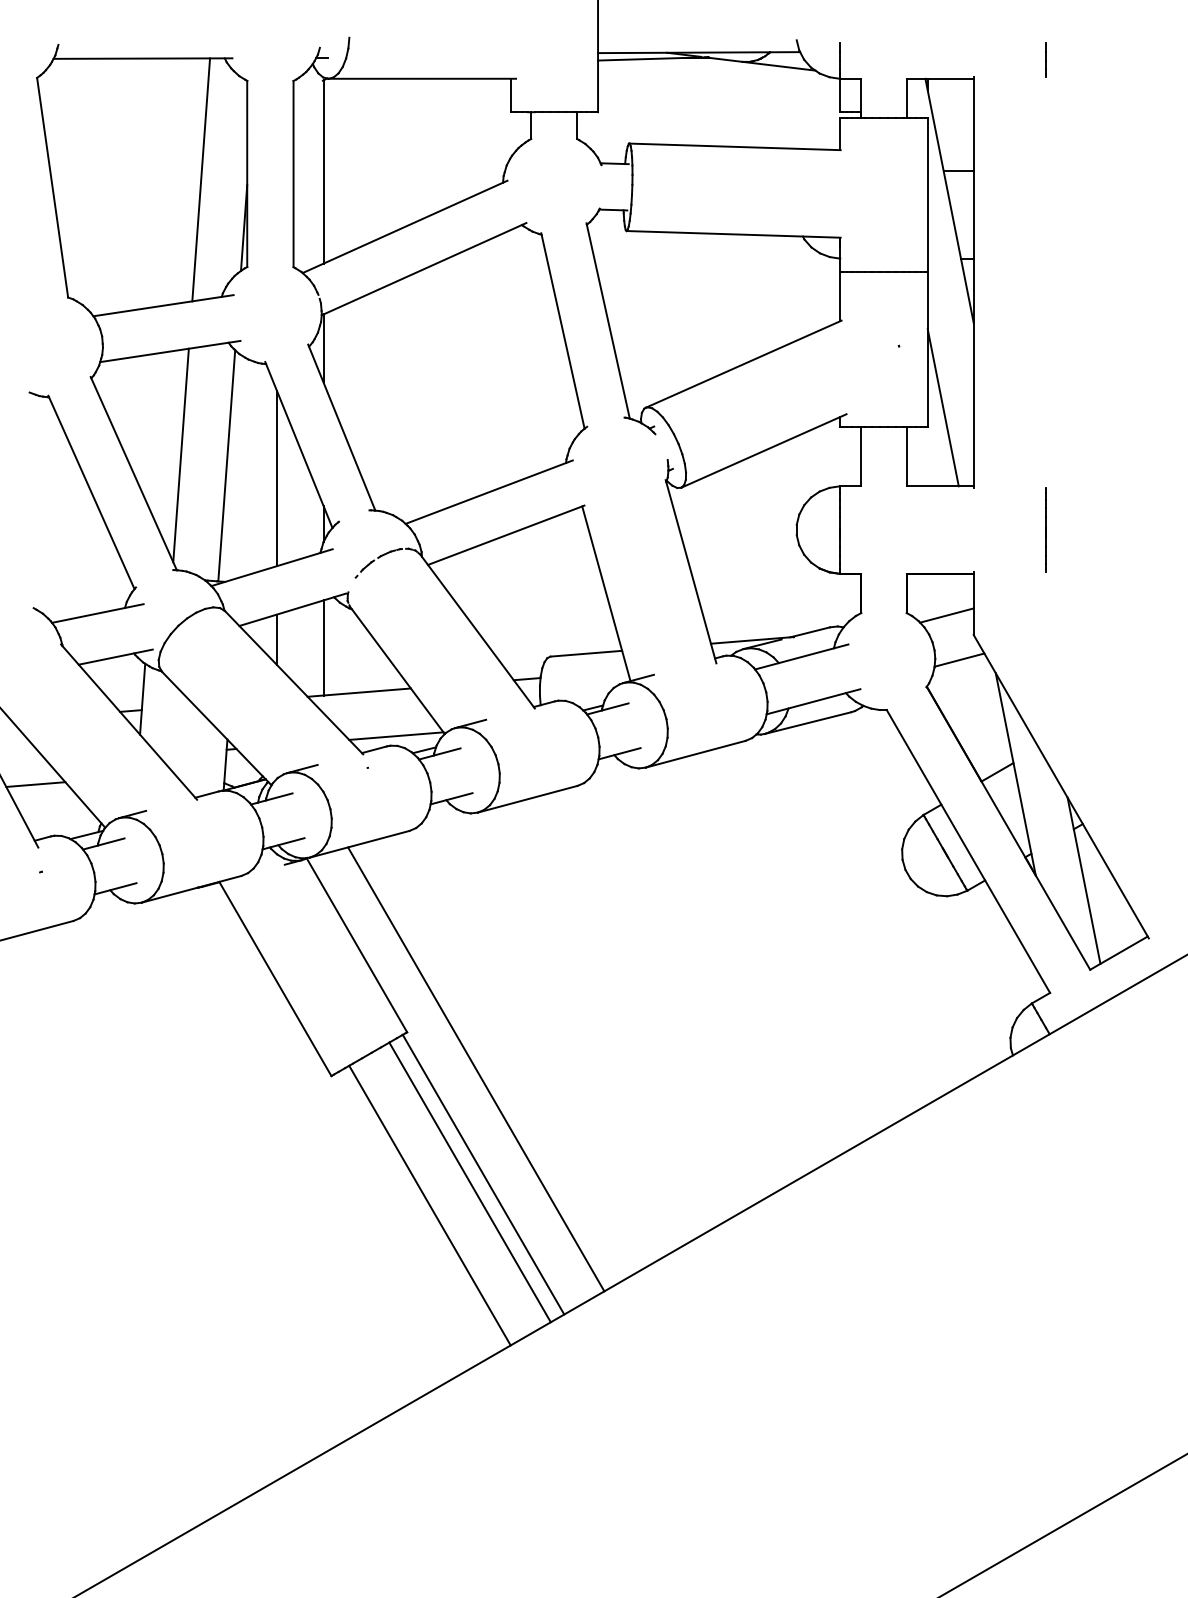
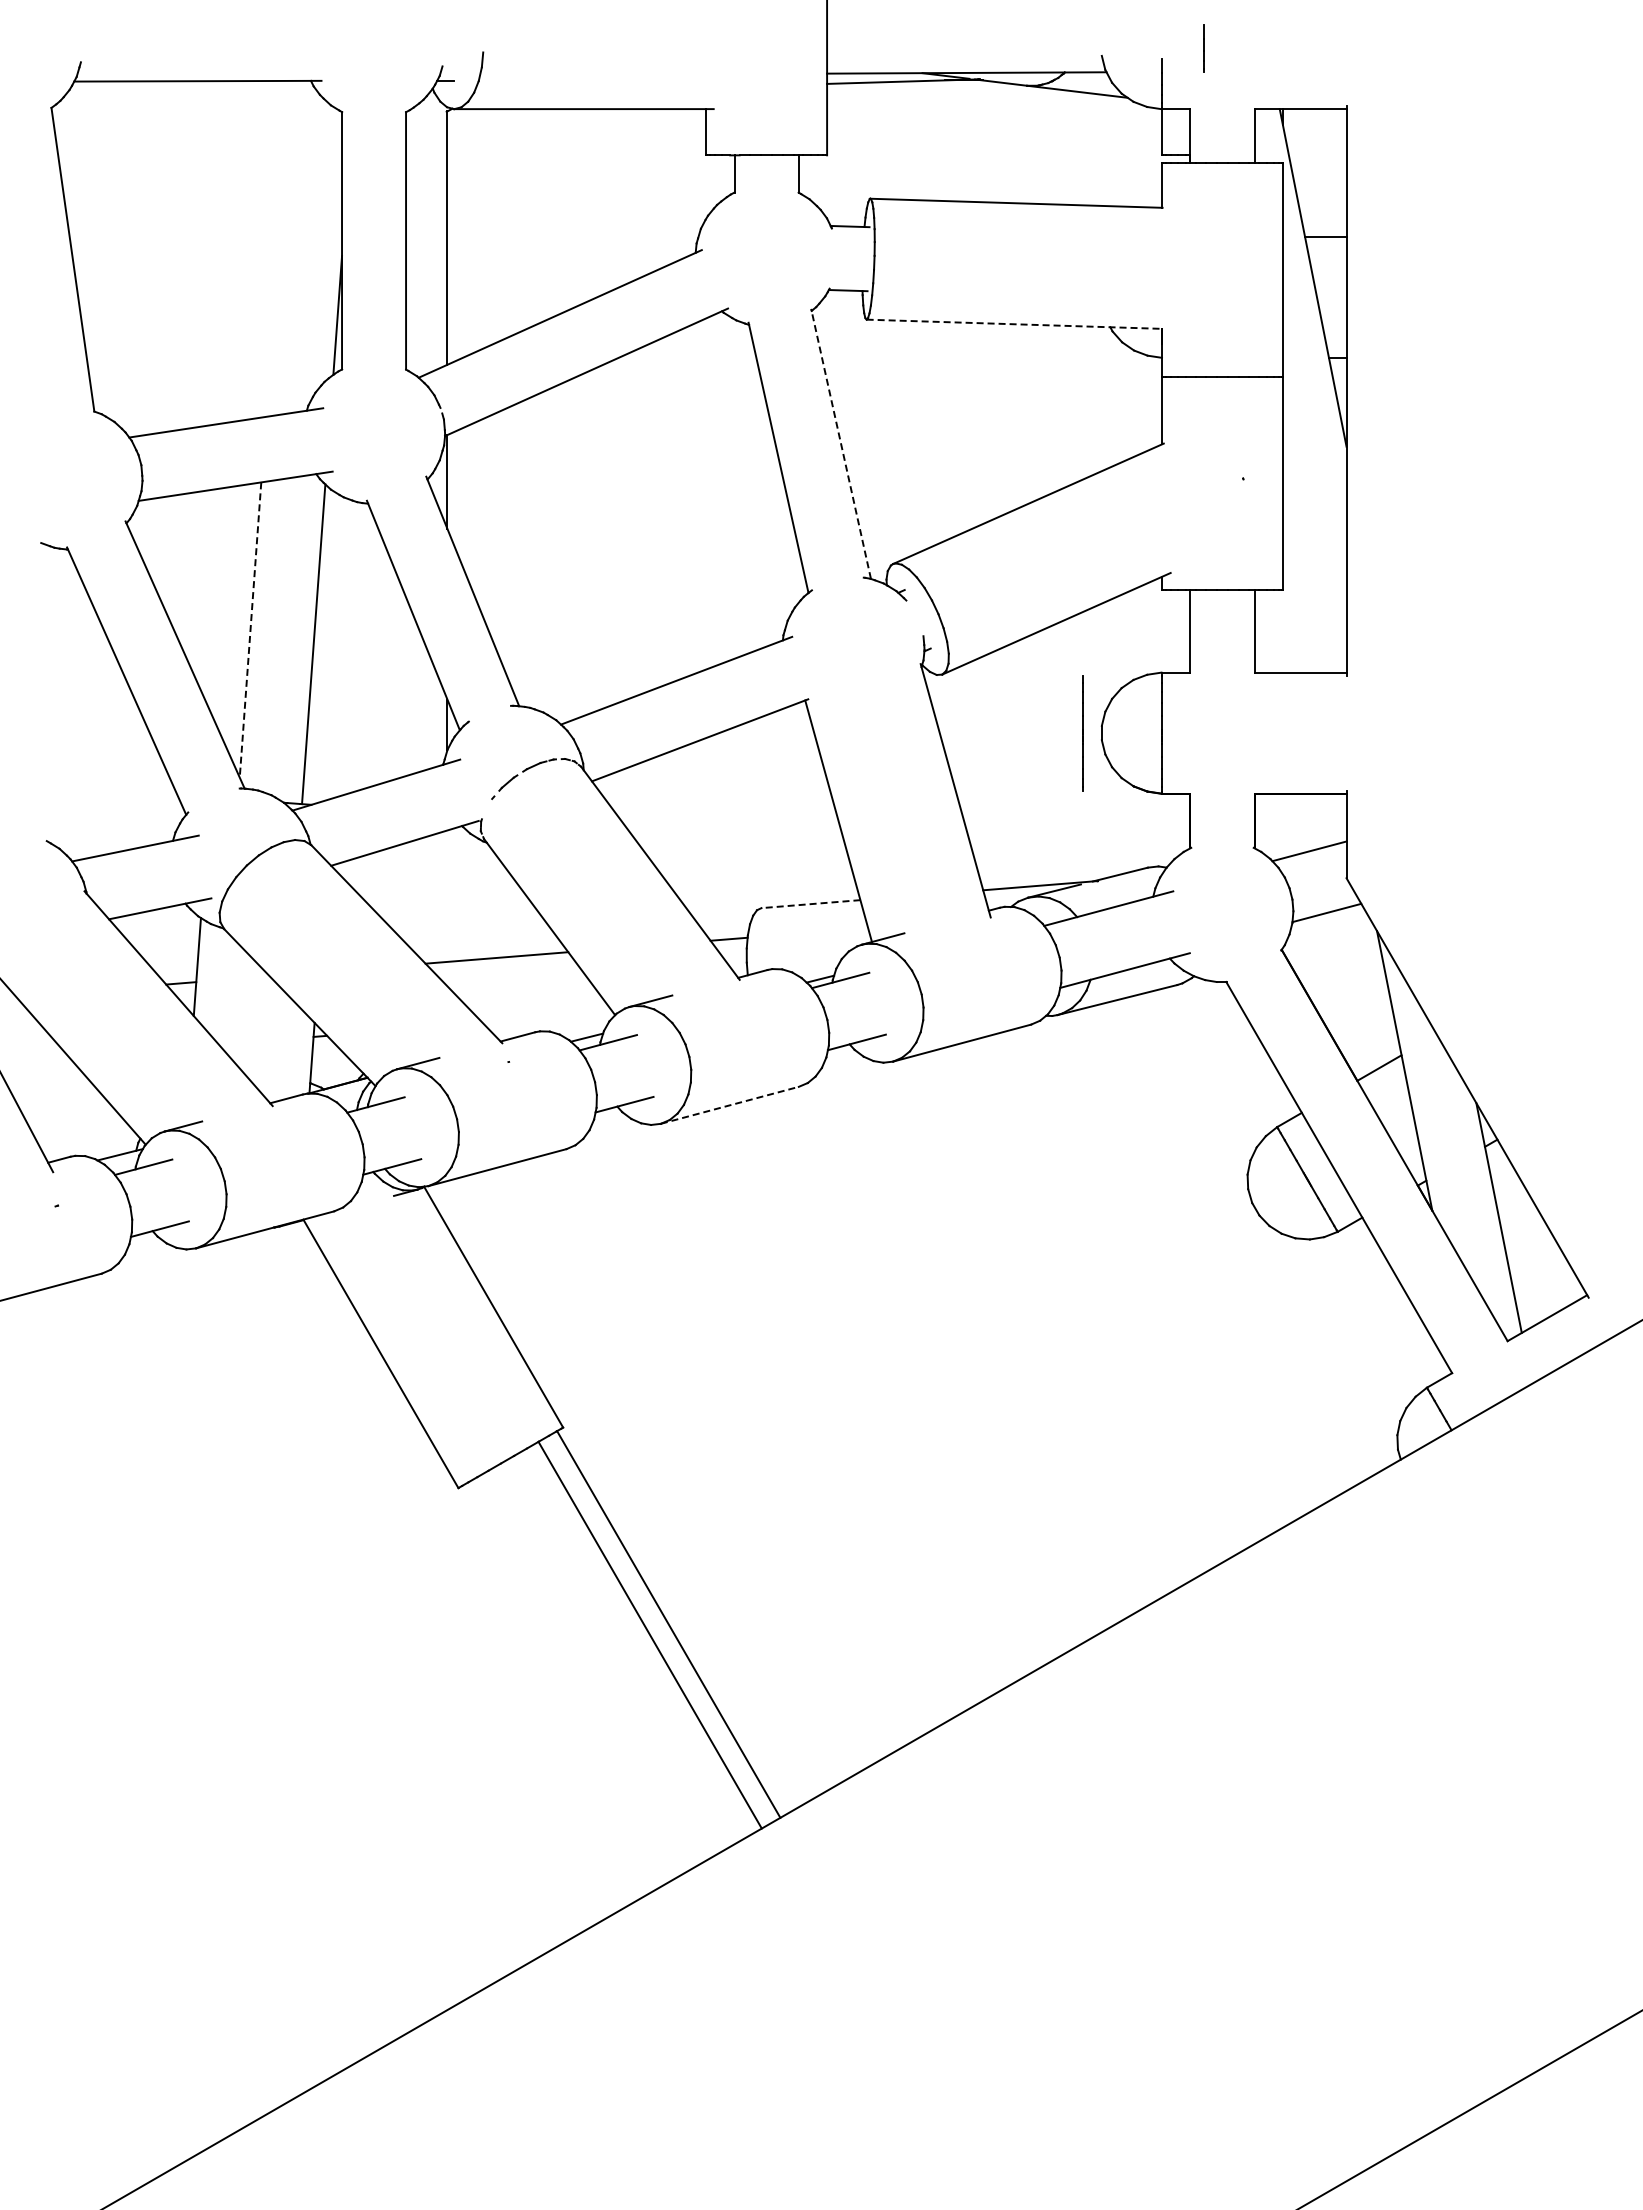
line: (1045, 59) -> (1203, 48), moved
line: (201, 179) -> (278, 248), removed
line: (734, 234) -> (1015, 324), solid -> dashed
line: (607, 320) -> (840, 443), solid -> dashed
line: (942, 407) -> (1303, 563), removed
line: (181, 455) -> (250, 630), solid -> dashed
line: (277, 478) -> (383, 661), removed
line: (1045, 530) -> (1082, 733), moved
line: (277, 639) -> (383, 884), removed
line: (323, 647) -> (447, 895), removed
line: (586, 653) -> (810, 904), solid -> dashed
line: (396, 735) -> (548, 1017), removed
line: (35, 784) -> (49, 1084), removed
line: (528, 799) -> (730, 1105), solid -> dashed
line: (476, 1069) -> (658, 1478), removed
line: (429, 1205) -> (594, 1666), removed

